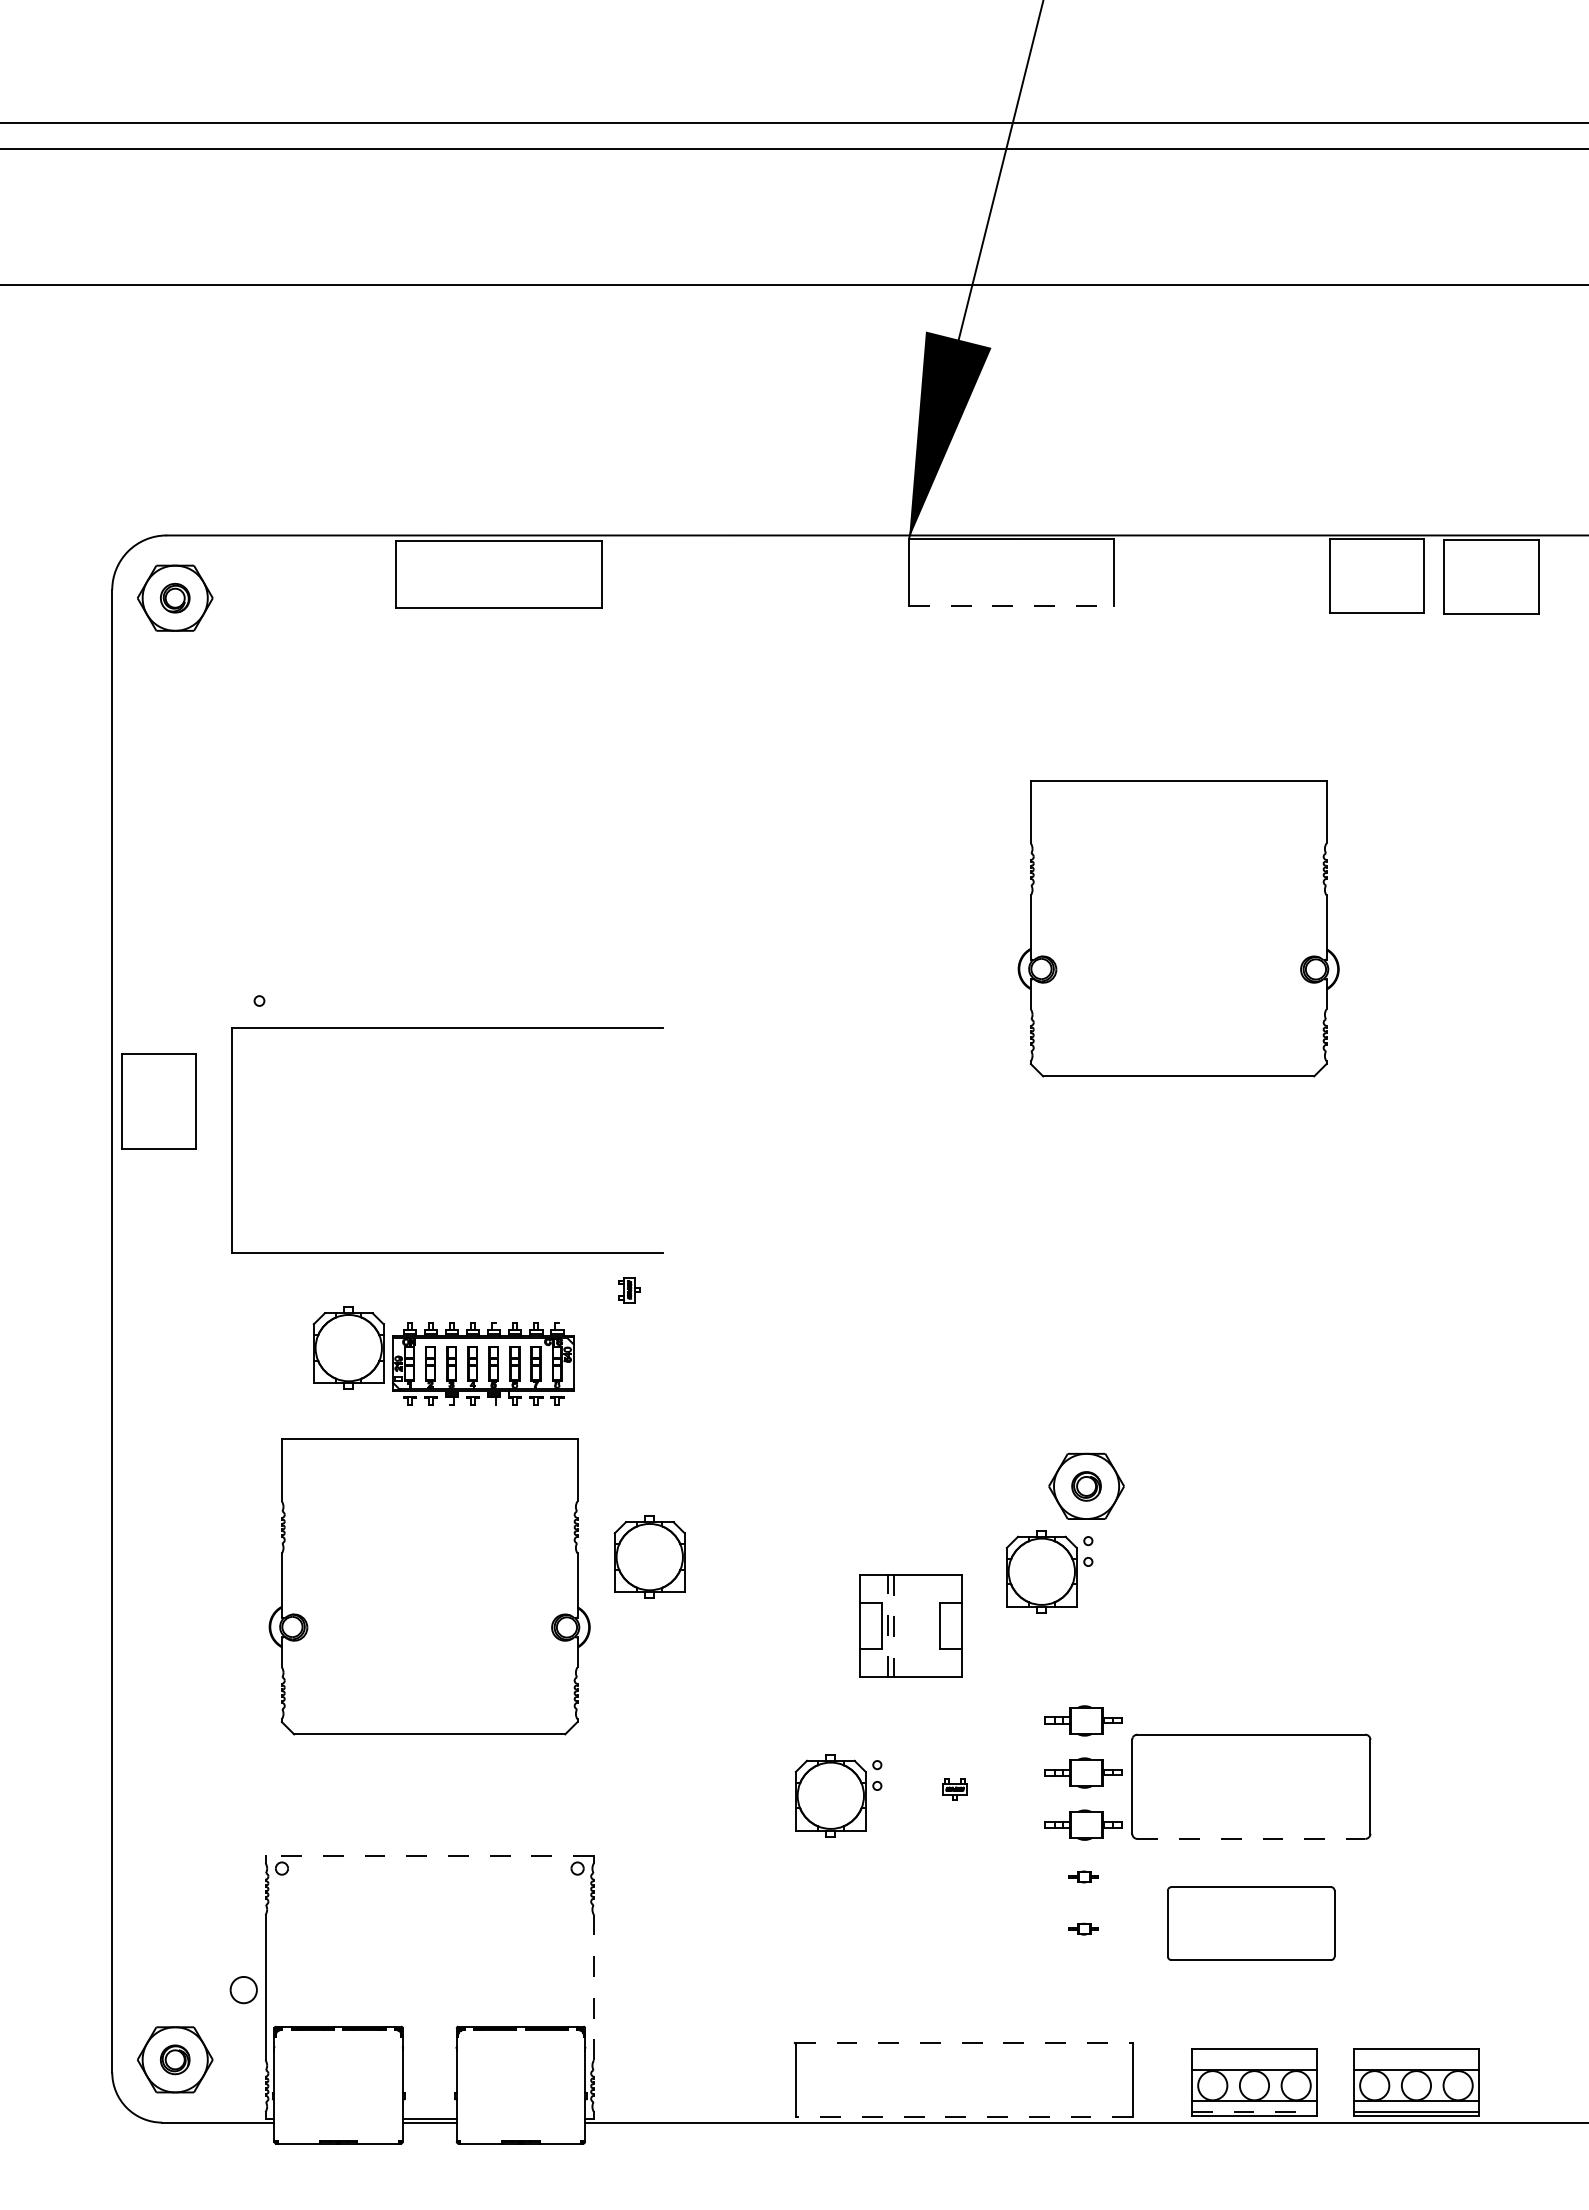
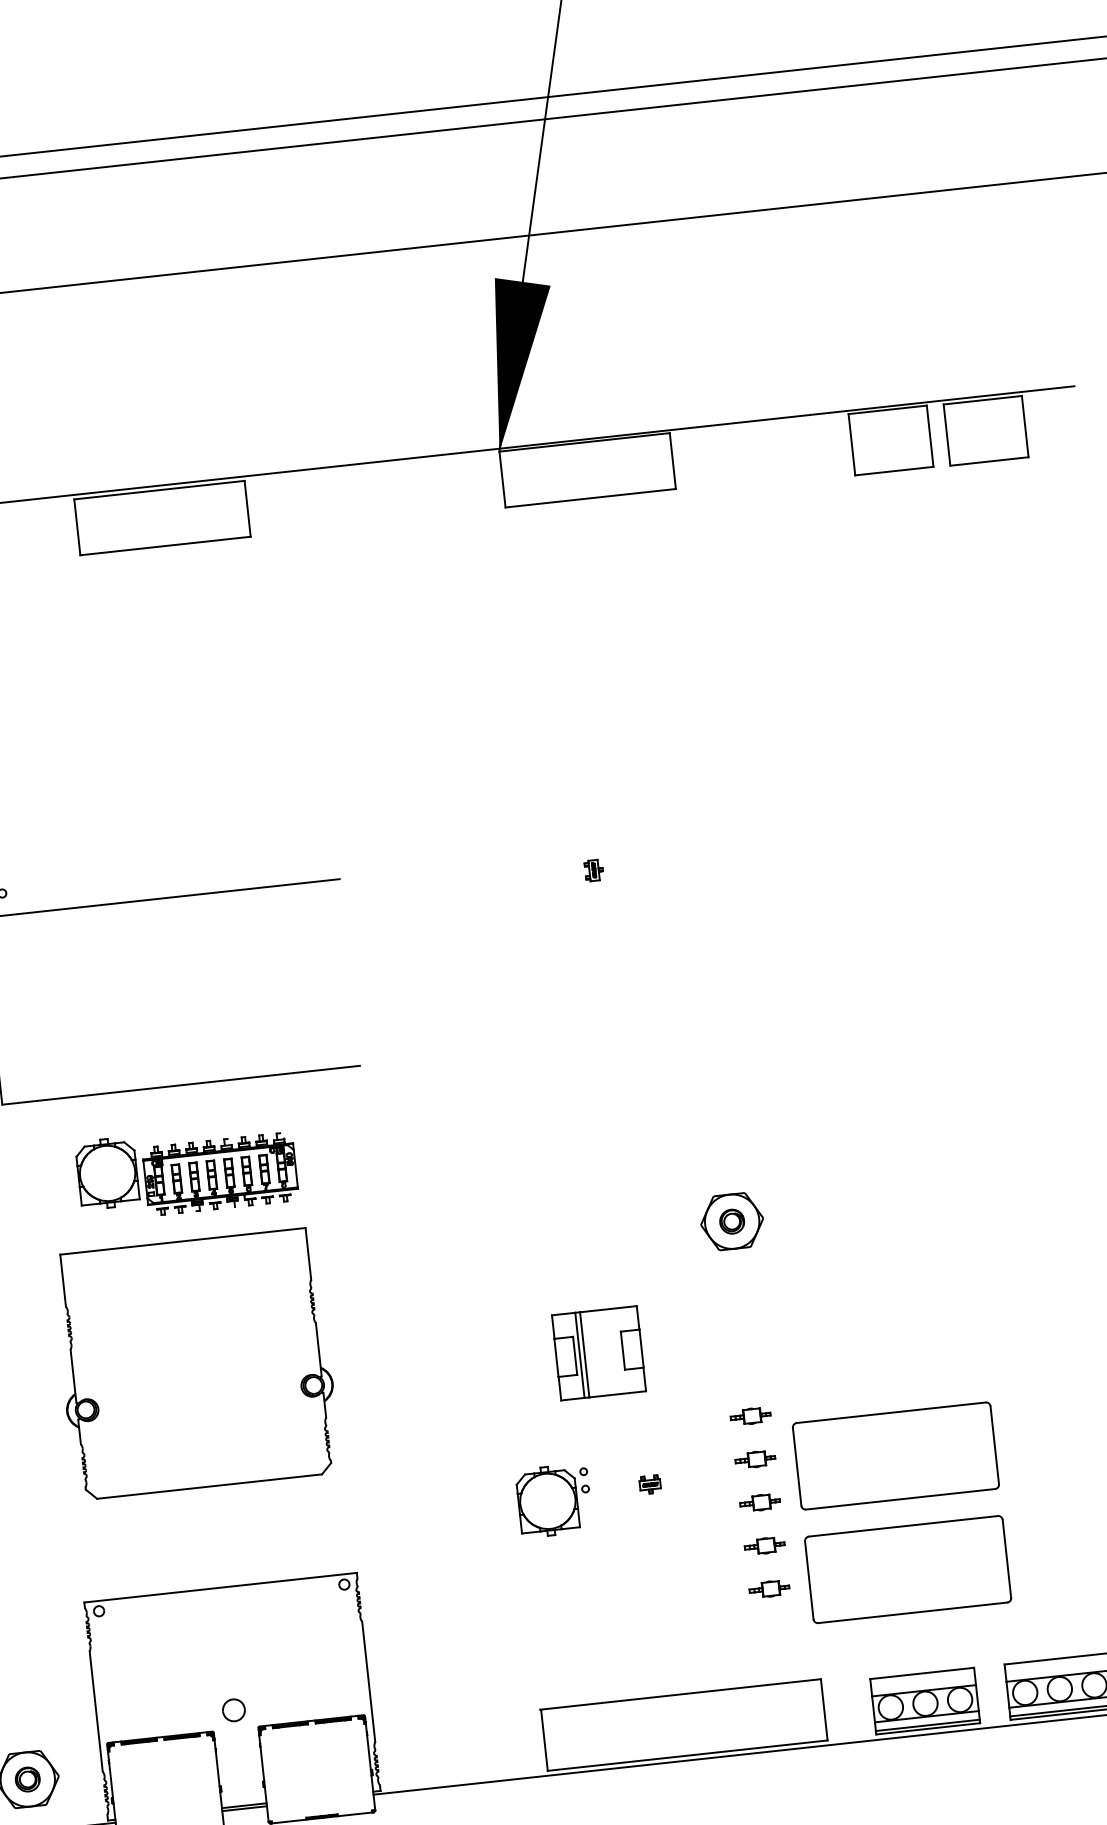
line: (1011, 606) -> (590, 498), dashed -> solid
part: (1178, 928) -> (758, 750), removed
part: (629, 1290) -> (594, 870), moved
part: (649, 1556) -> (375, 1319), removed
part: (1049, 1571) -> (709, 1295), removed
line: (887, 1625) -> (579, 1355), dashed -> solid
line: (893, 1626) -> (584, 1355), dashed -> solid
part: (1083, 1720) -> (750, 1416), size x0.62
part: (1083, 1772) -> (755, 1459), size x0.62
part: (1083, 1824) -> (760, 1502), size x0.62
line: (1251, 1838) -> (900, 1498), dashed -> solid
line: (429, 1856) -> (220, 1587), dashed -> solid
part: (1083, 1876) -> (764, 1545), size x1.67
part: (1251, 1923) -> (908, 1569), size x1.43
part: (1083, 1929) -> (769, 1589), size x1.67
line: (594, 1987) -> (369, 1681), dashed -> solid
part: (243, 1990) -> (233, 1710), moved
line: (964, 2042) -> (681, 1694), dashed -> solid
line: (1254, 2111) -> (927, 1725), dashed -> solid
line: (964, 2116) -> (687, 1755), dashed -> solid

